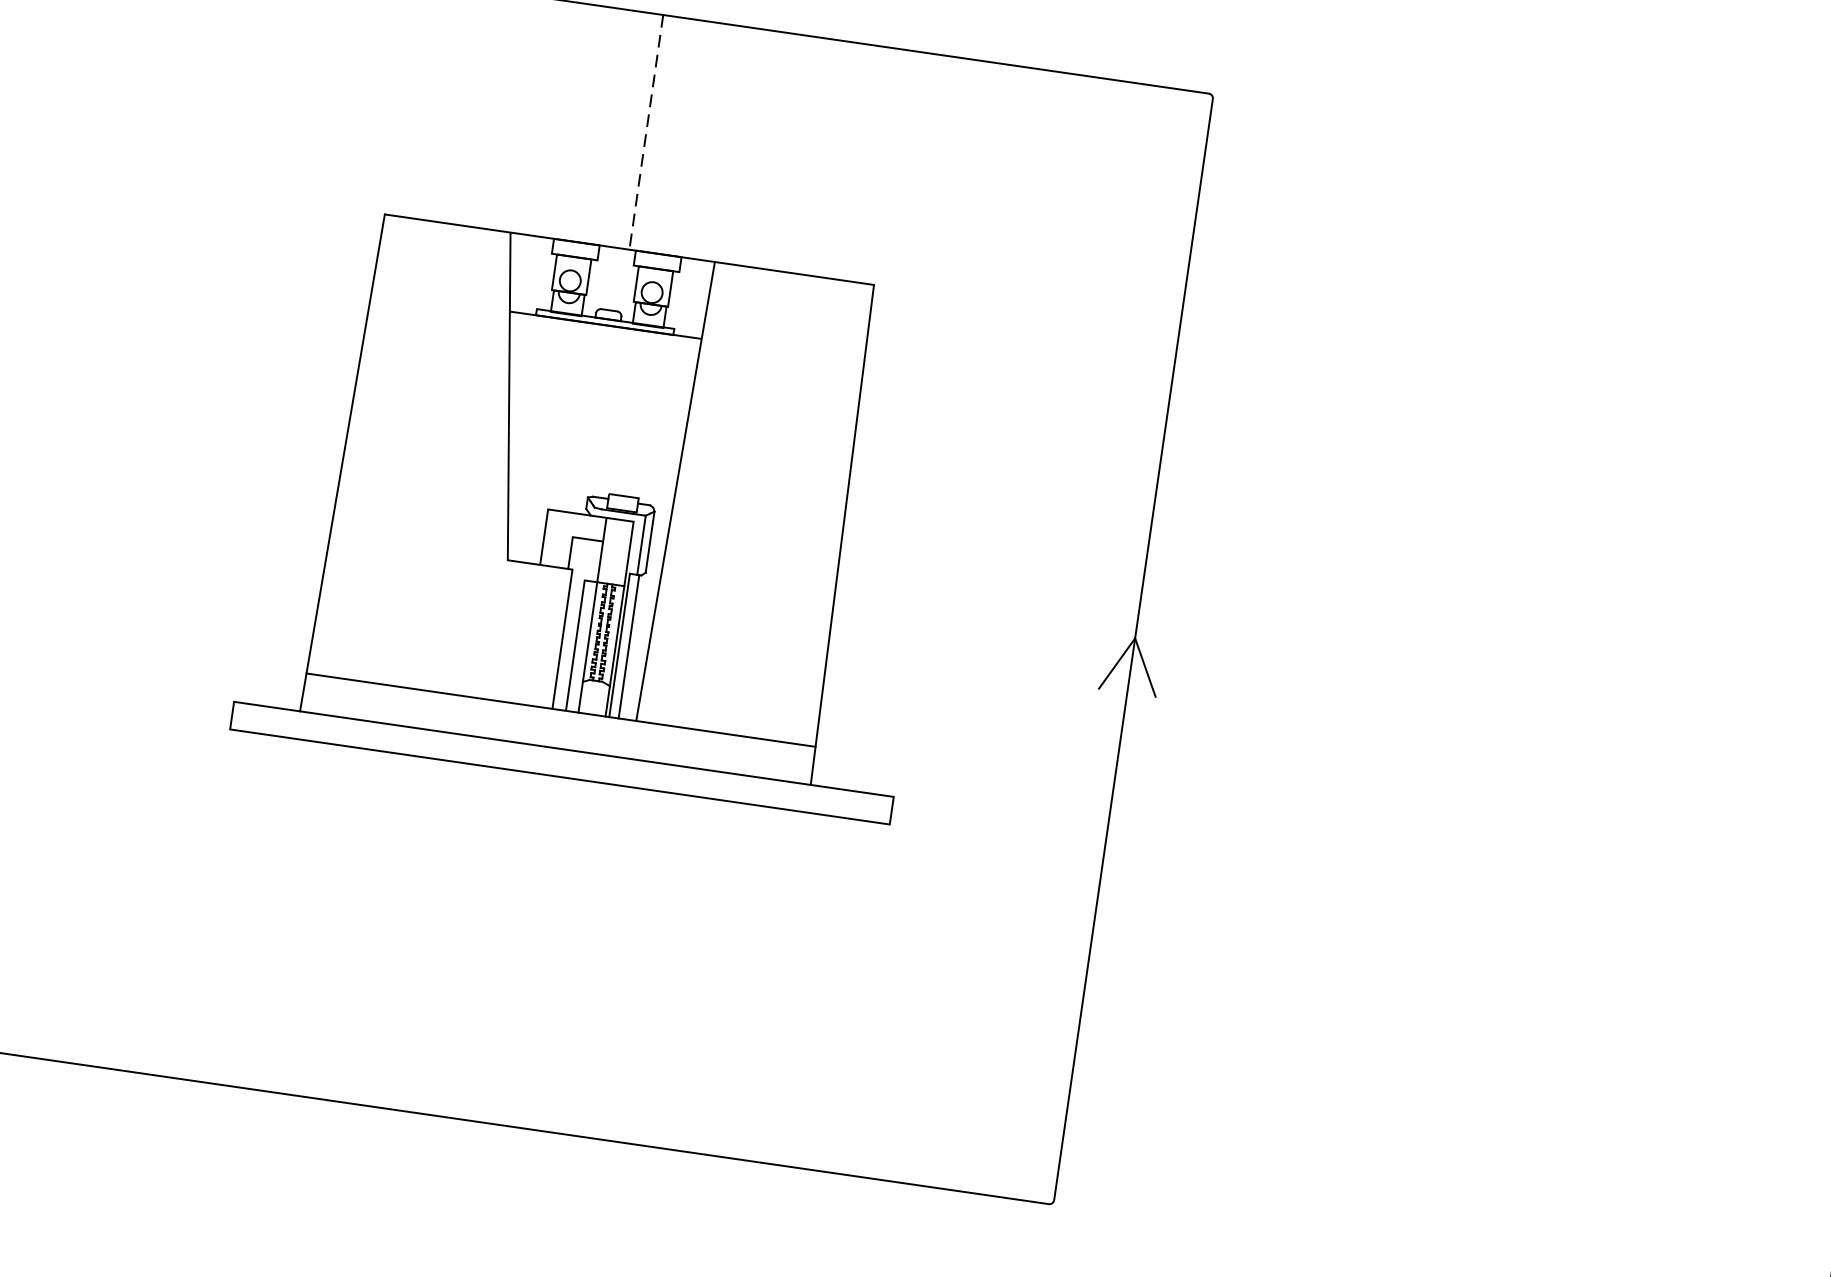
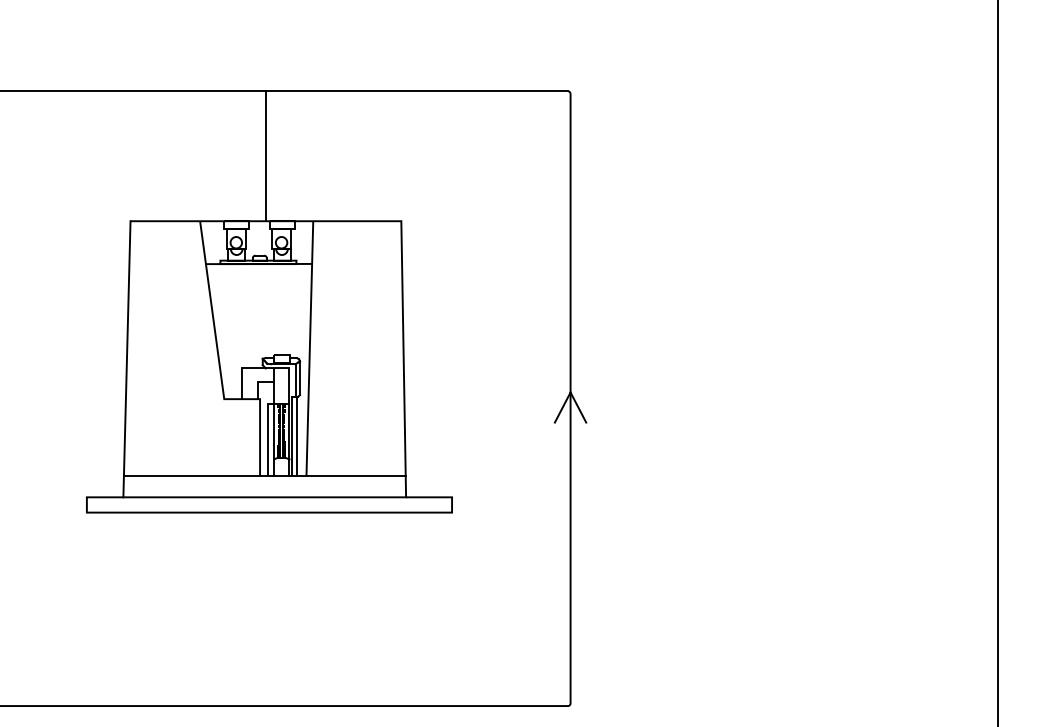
line: (645, 132) -> (265, 156), dashed -> solid

